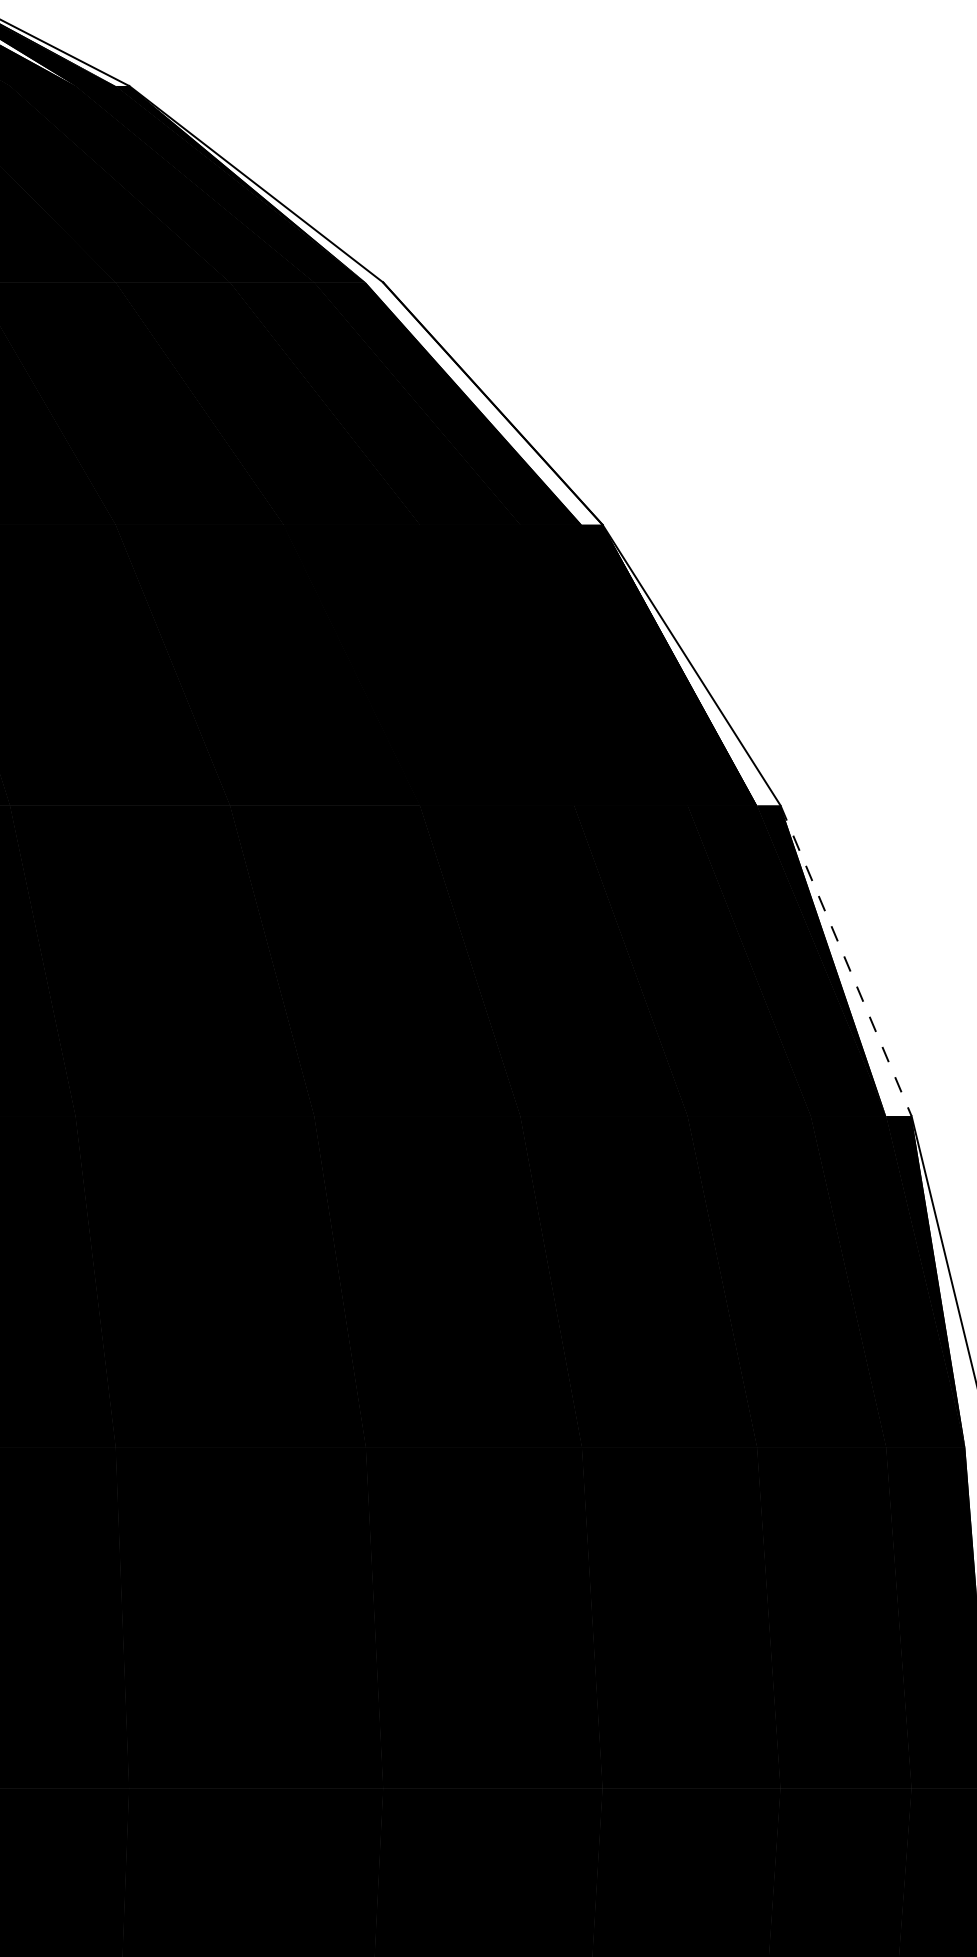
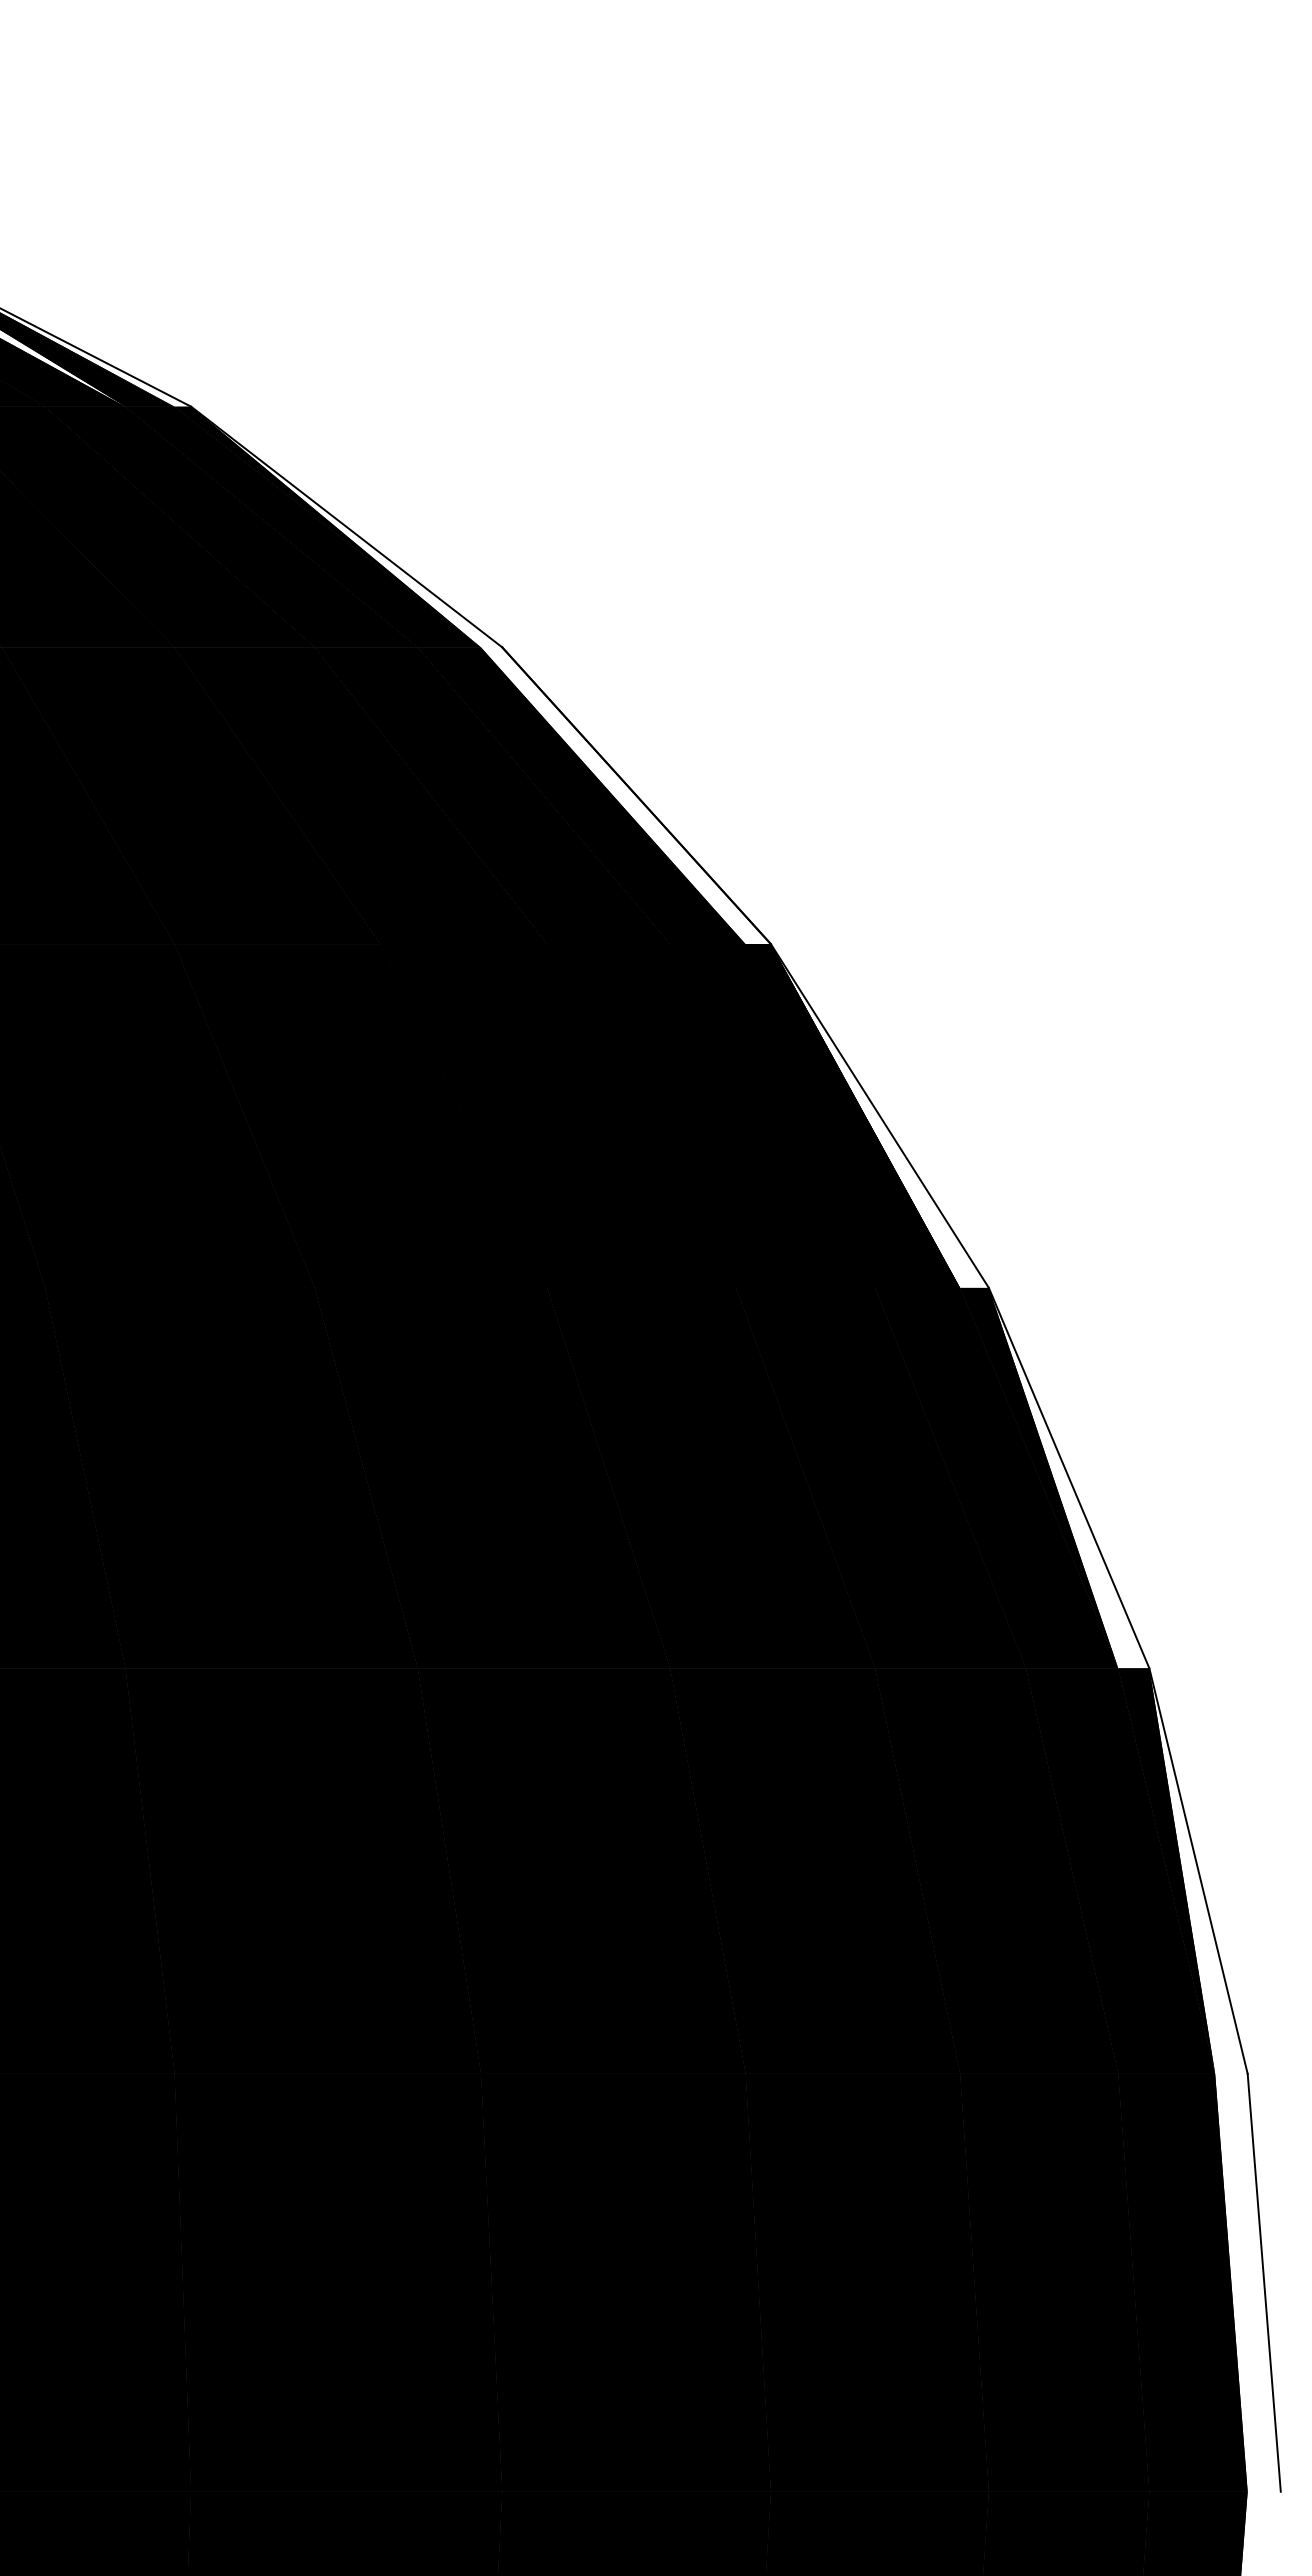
line: (846, 961) -> (1069, 1478), dashed -> solid

